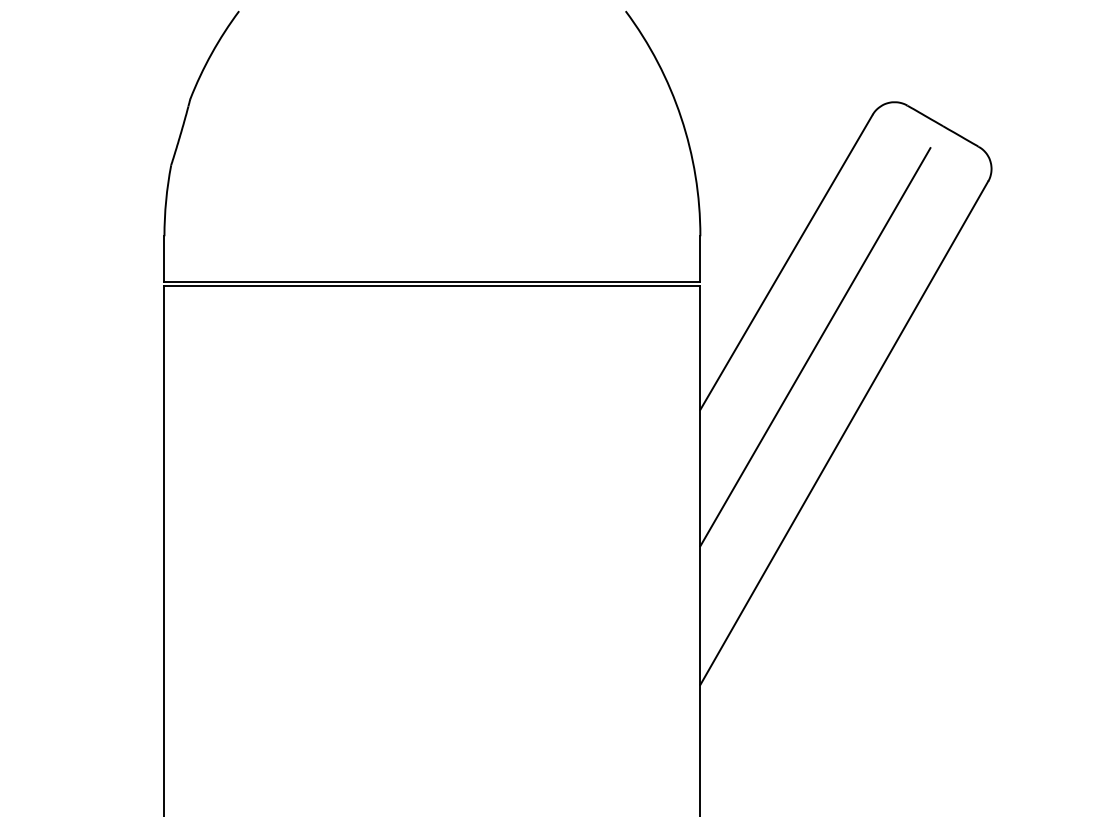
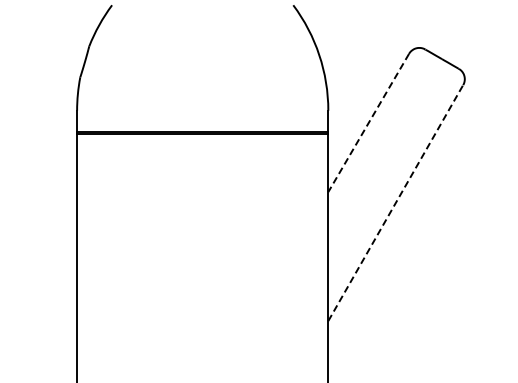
line: (786, 263) -> (368, 123), solid -> dashed
line: (815, 346) -> (382, 162), removed
line: (843, 434) -> (395, 203), solid -> dashed

